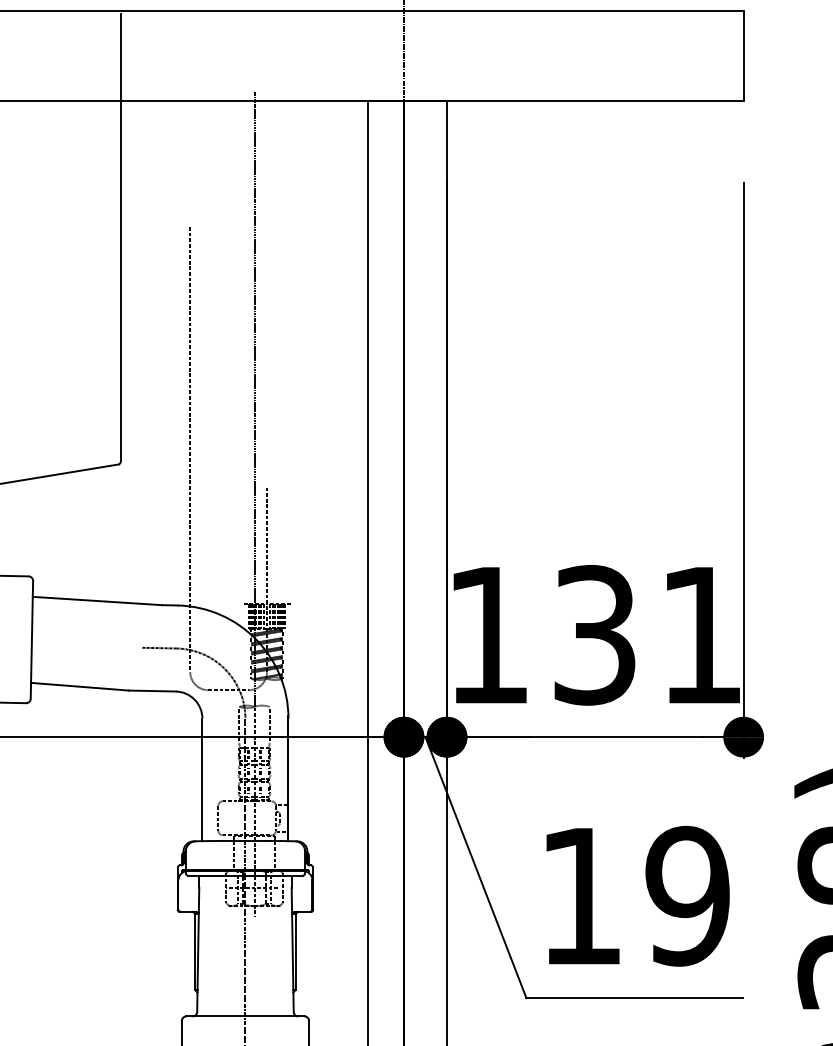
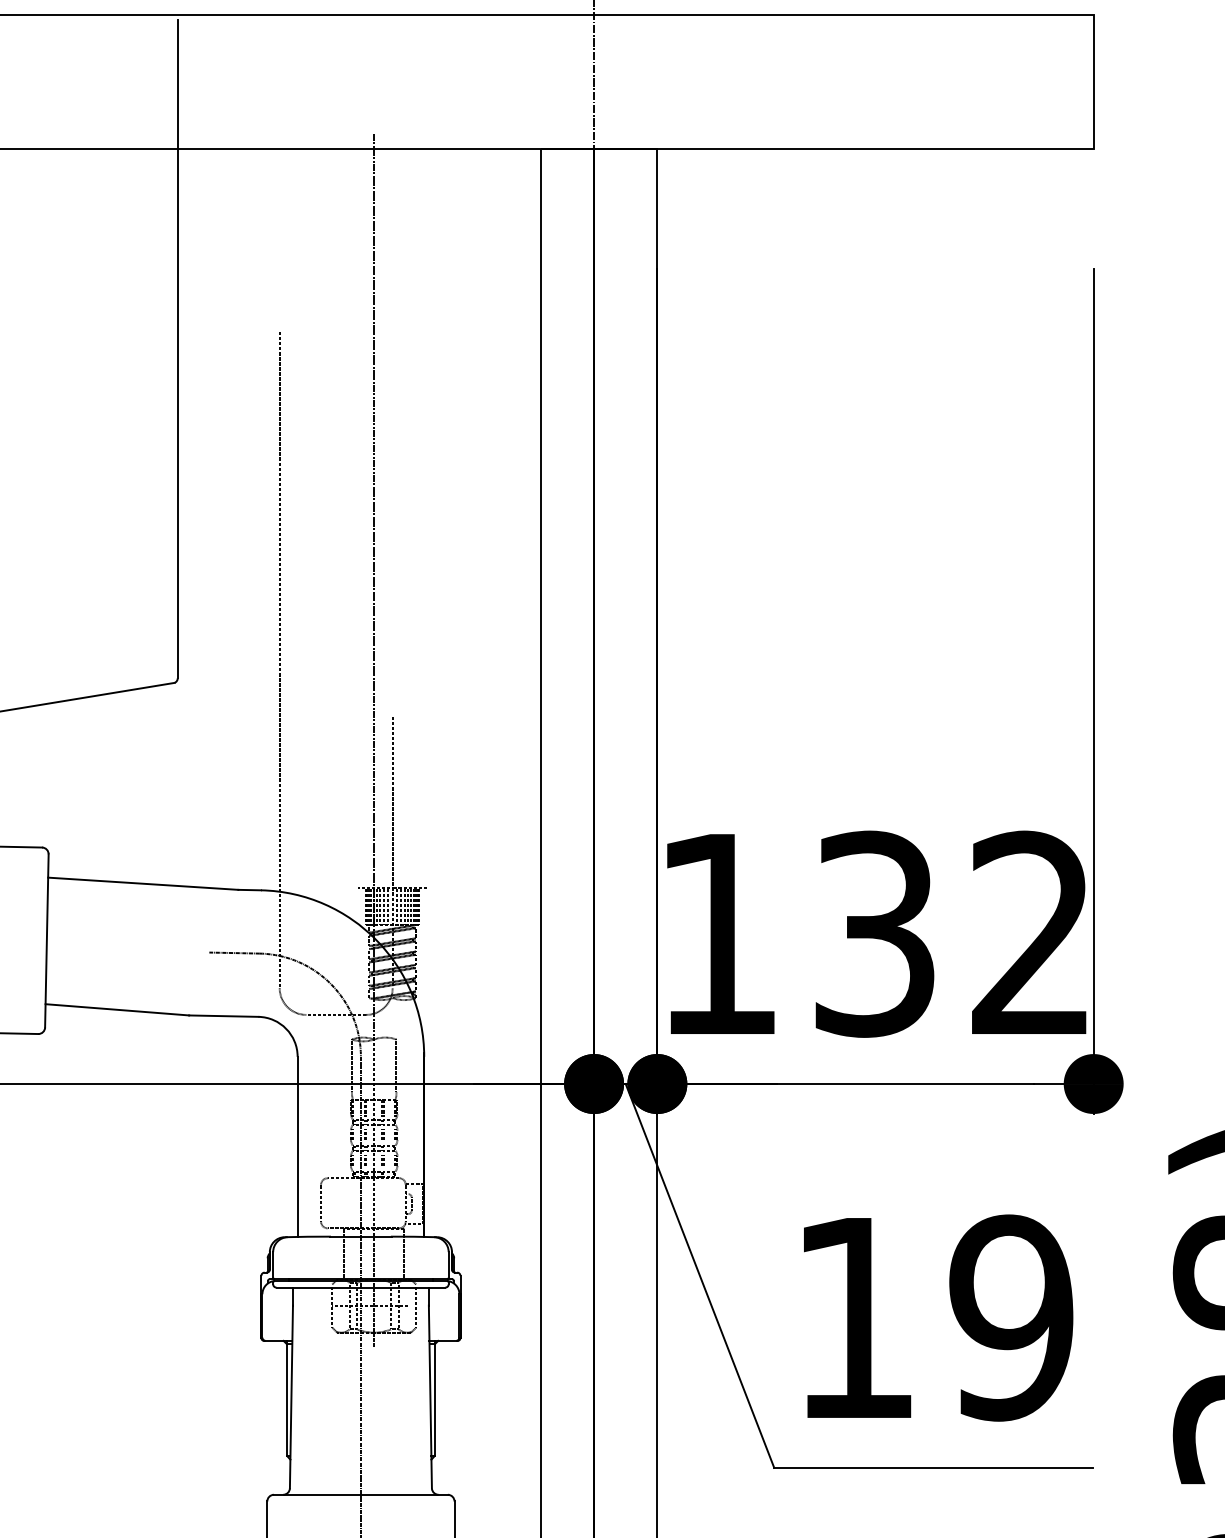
text: (700, 633) -> (1030, 931), 131 -> 132

